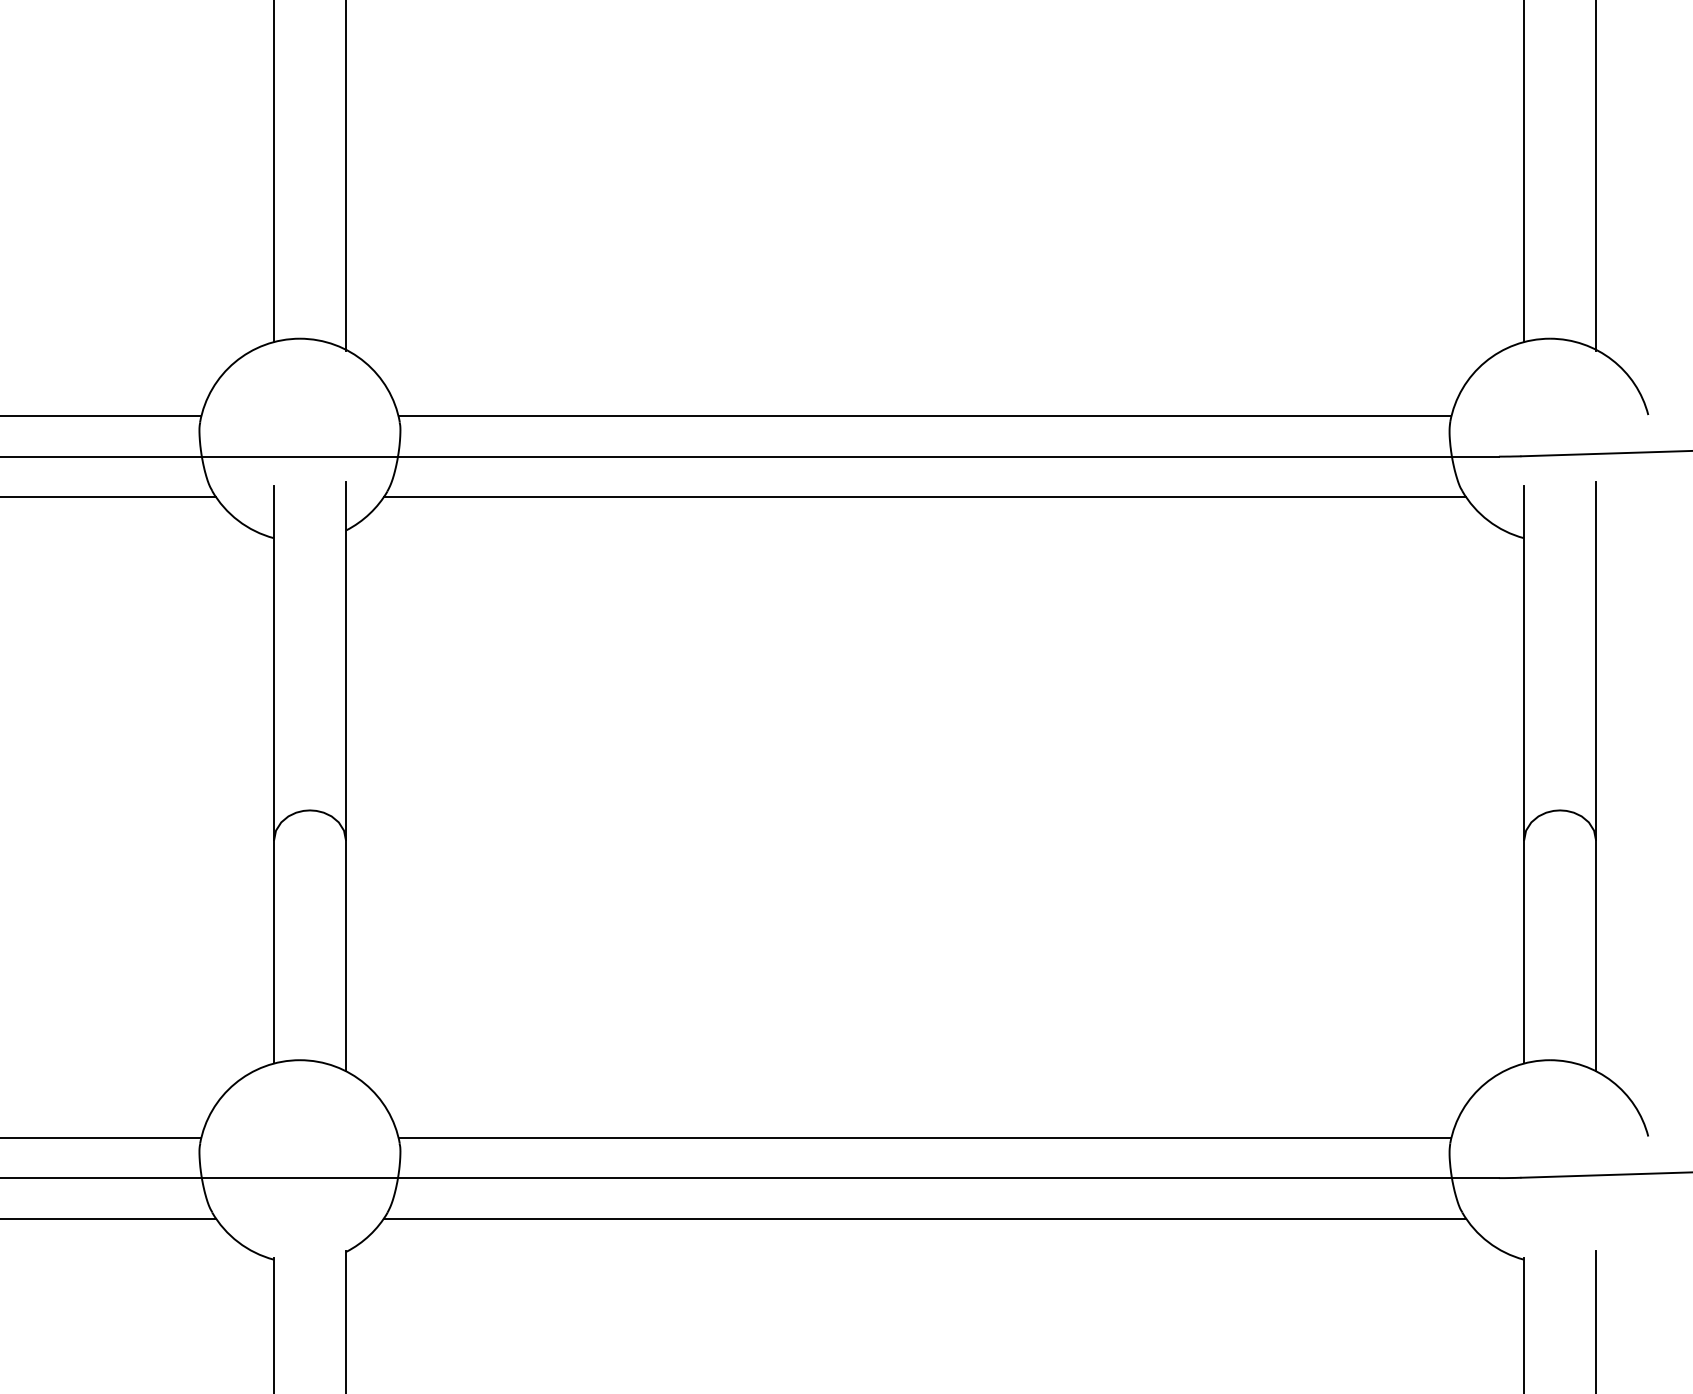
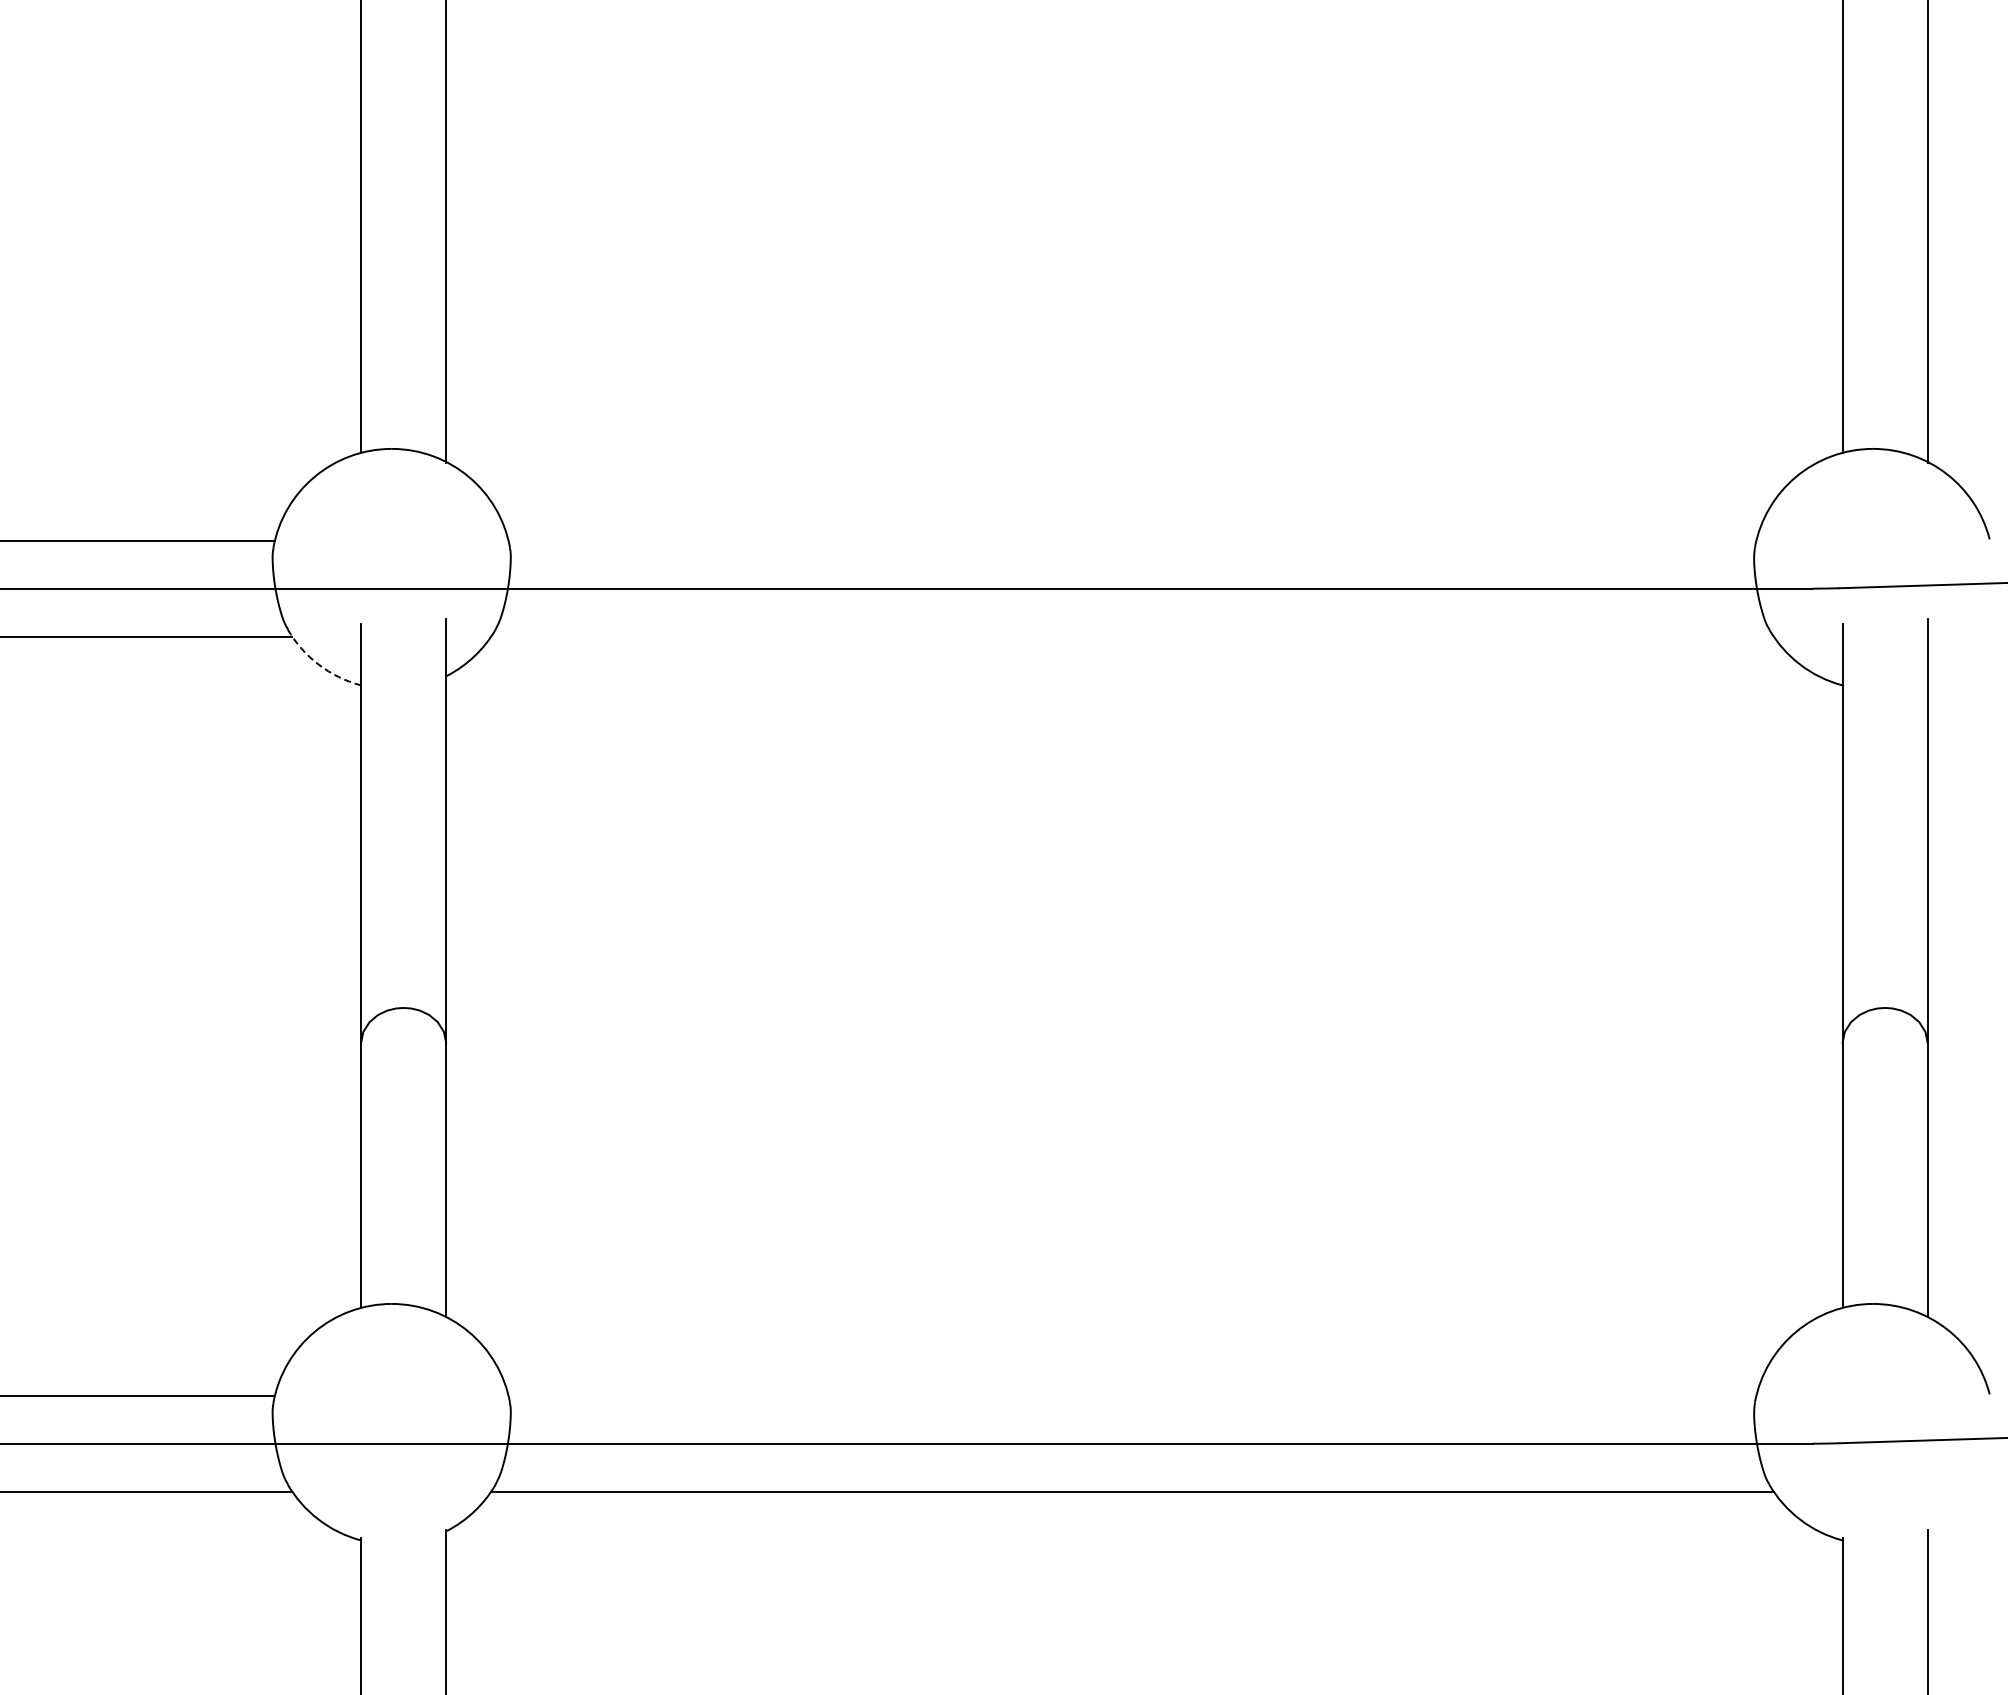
line: (925, 416) -> (1132, 540), removed
line: (925, 497) -> (1132, 636), removed
arc: (238, 520) -> (318, 664), solid -> dashed
line: (925, 1137) -> (1132, 1395), removed

